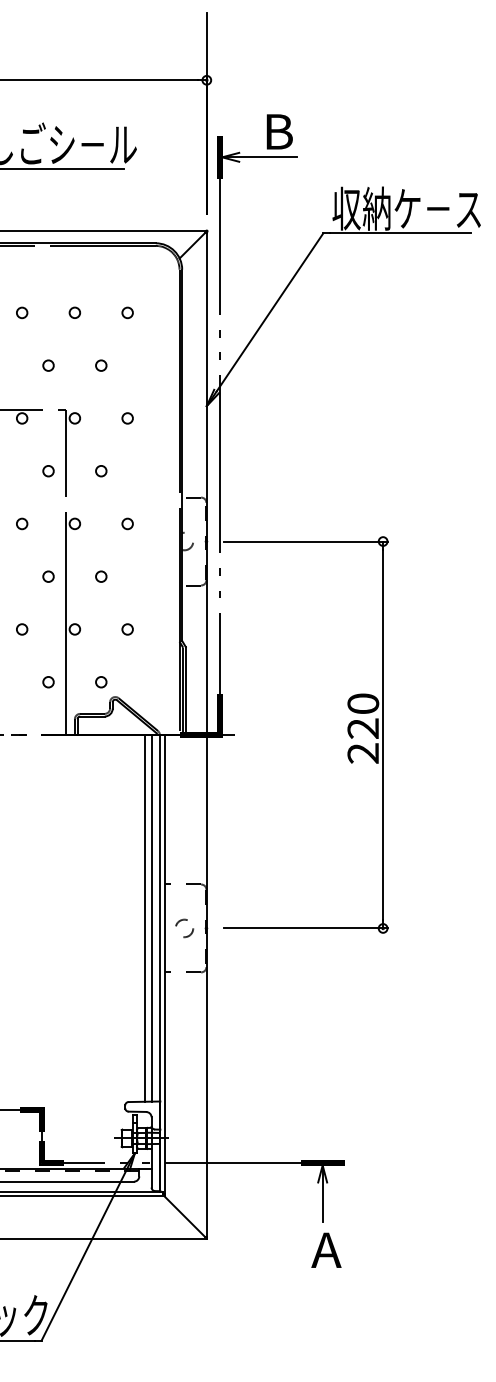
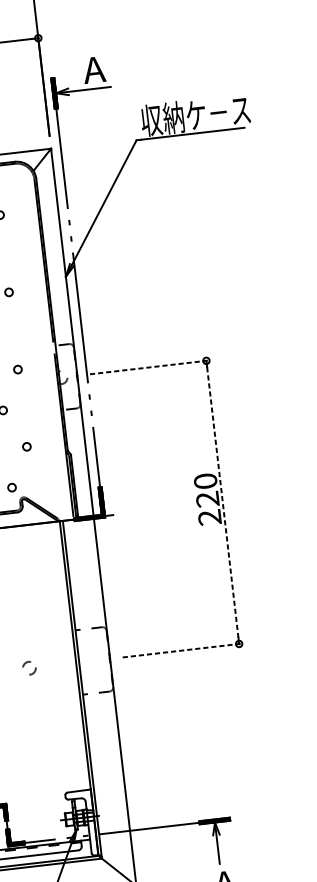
text: (277, 131) -> (94, 69), B -> A
line: (305, 541) -> (149, 367), solid -> dashed
line: (383, 735) -> (223, 502), solid -> dashed
line: (145, 918) -> (64, 656), removed
line: (151, 918) -> (68, 656), removed
circle: (184, 928) -> (29, 668), moved
line: (305, 928) -> (182, 650), solid -> dashed

